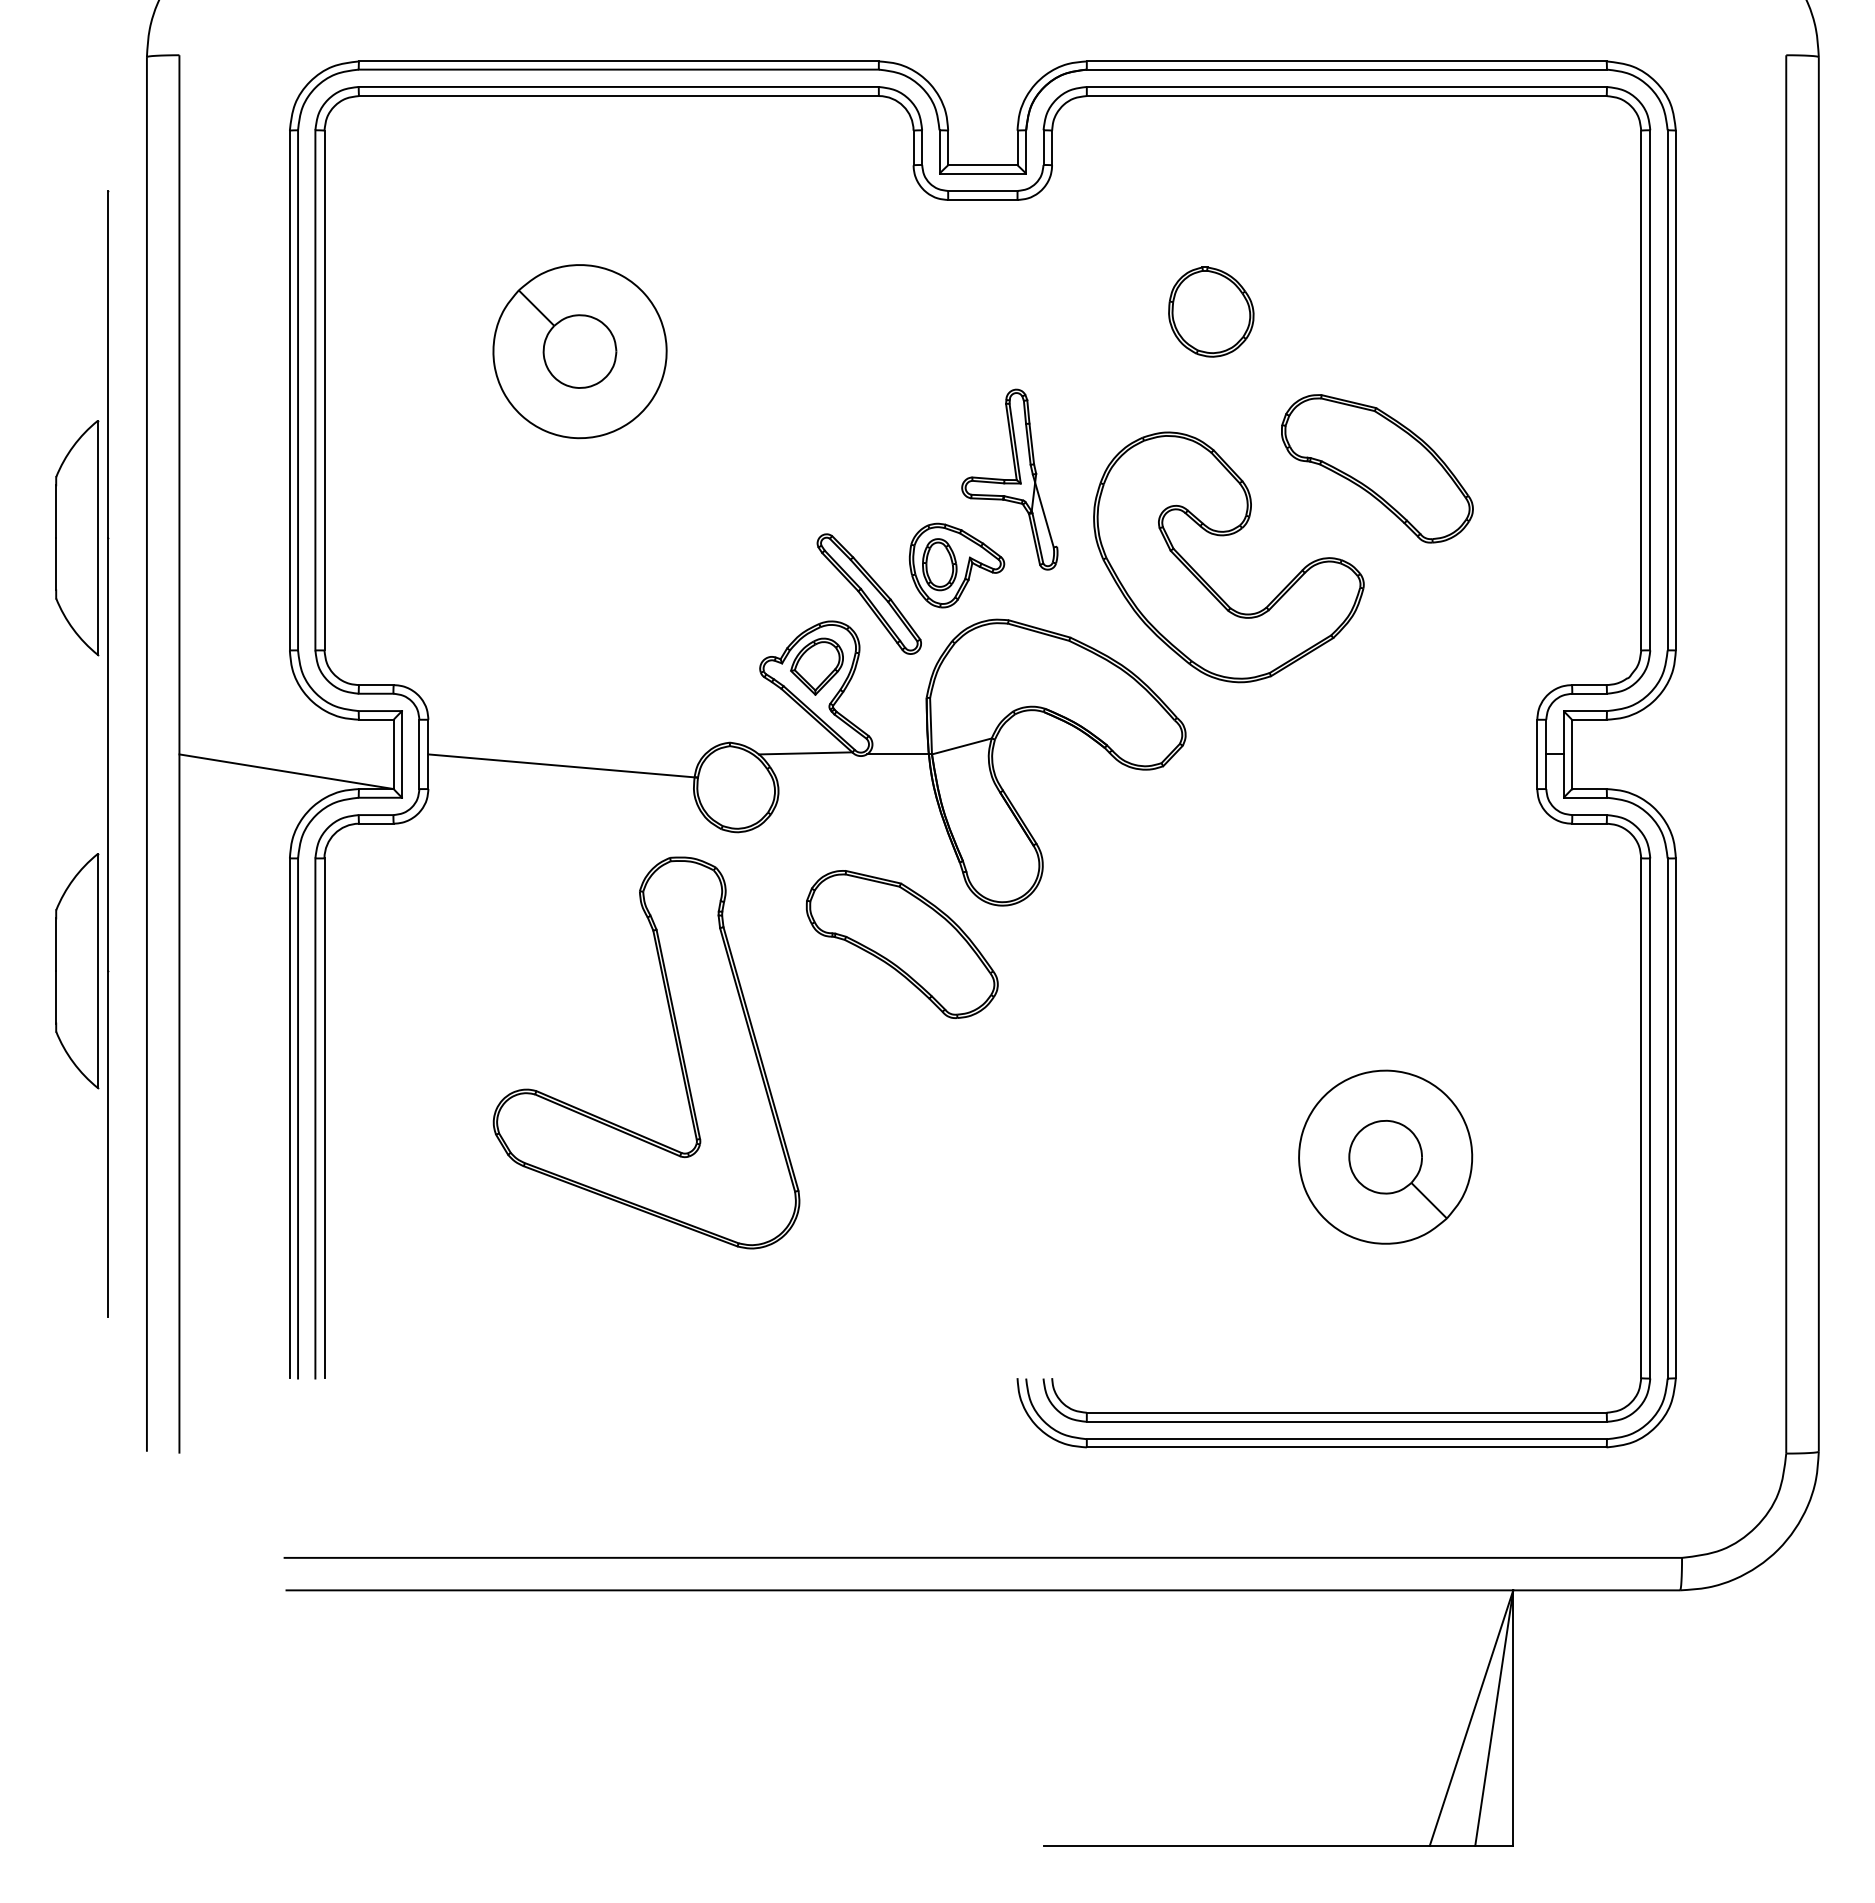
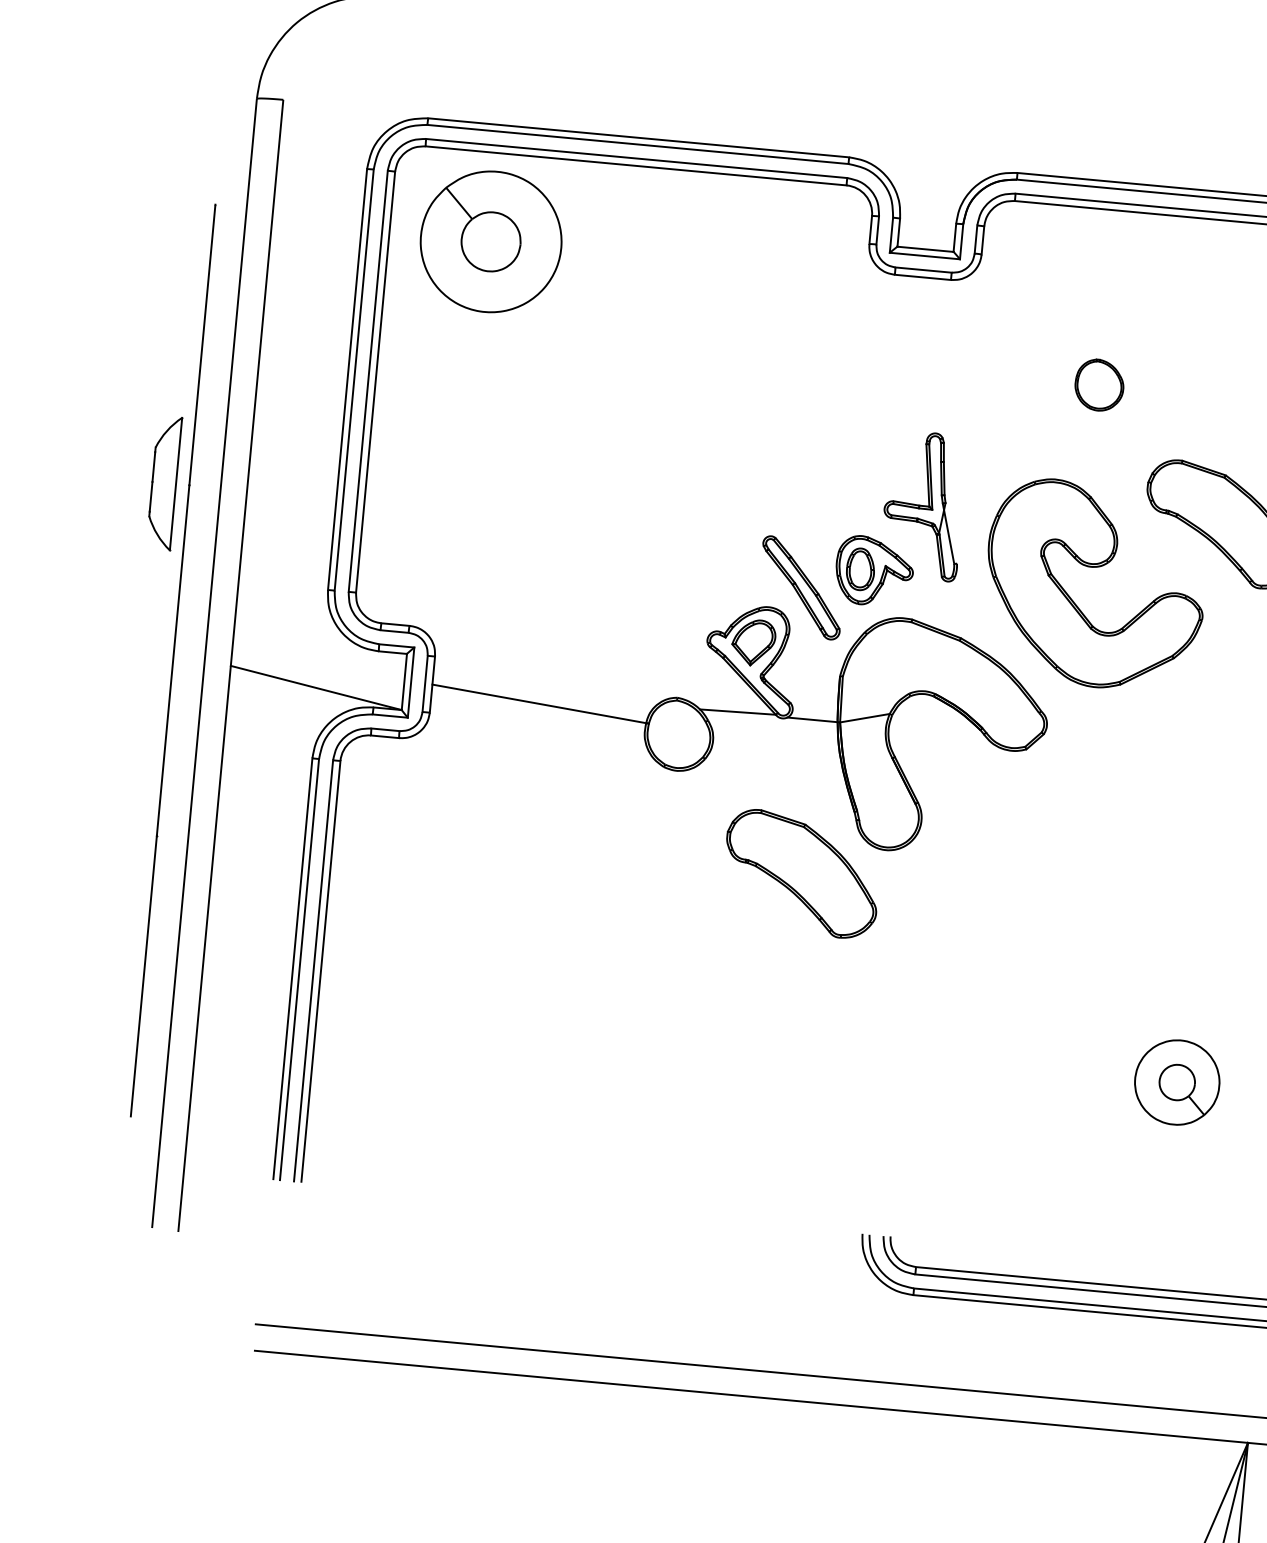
part: (1211, 311) -> (1099, 384), size x0.7
part: (579, 351) -> (490, 241), moved
part: (77, 538) -> (164, 483), size x0.7
part: (77, 971) -> (131, 834), removed
part: (676, 1048) -> (611, 941), removed
part: (1385, 1156) -> (1177, 1082), size x0.6

